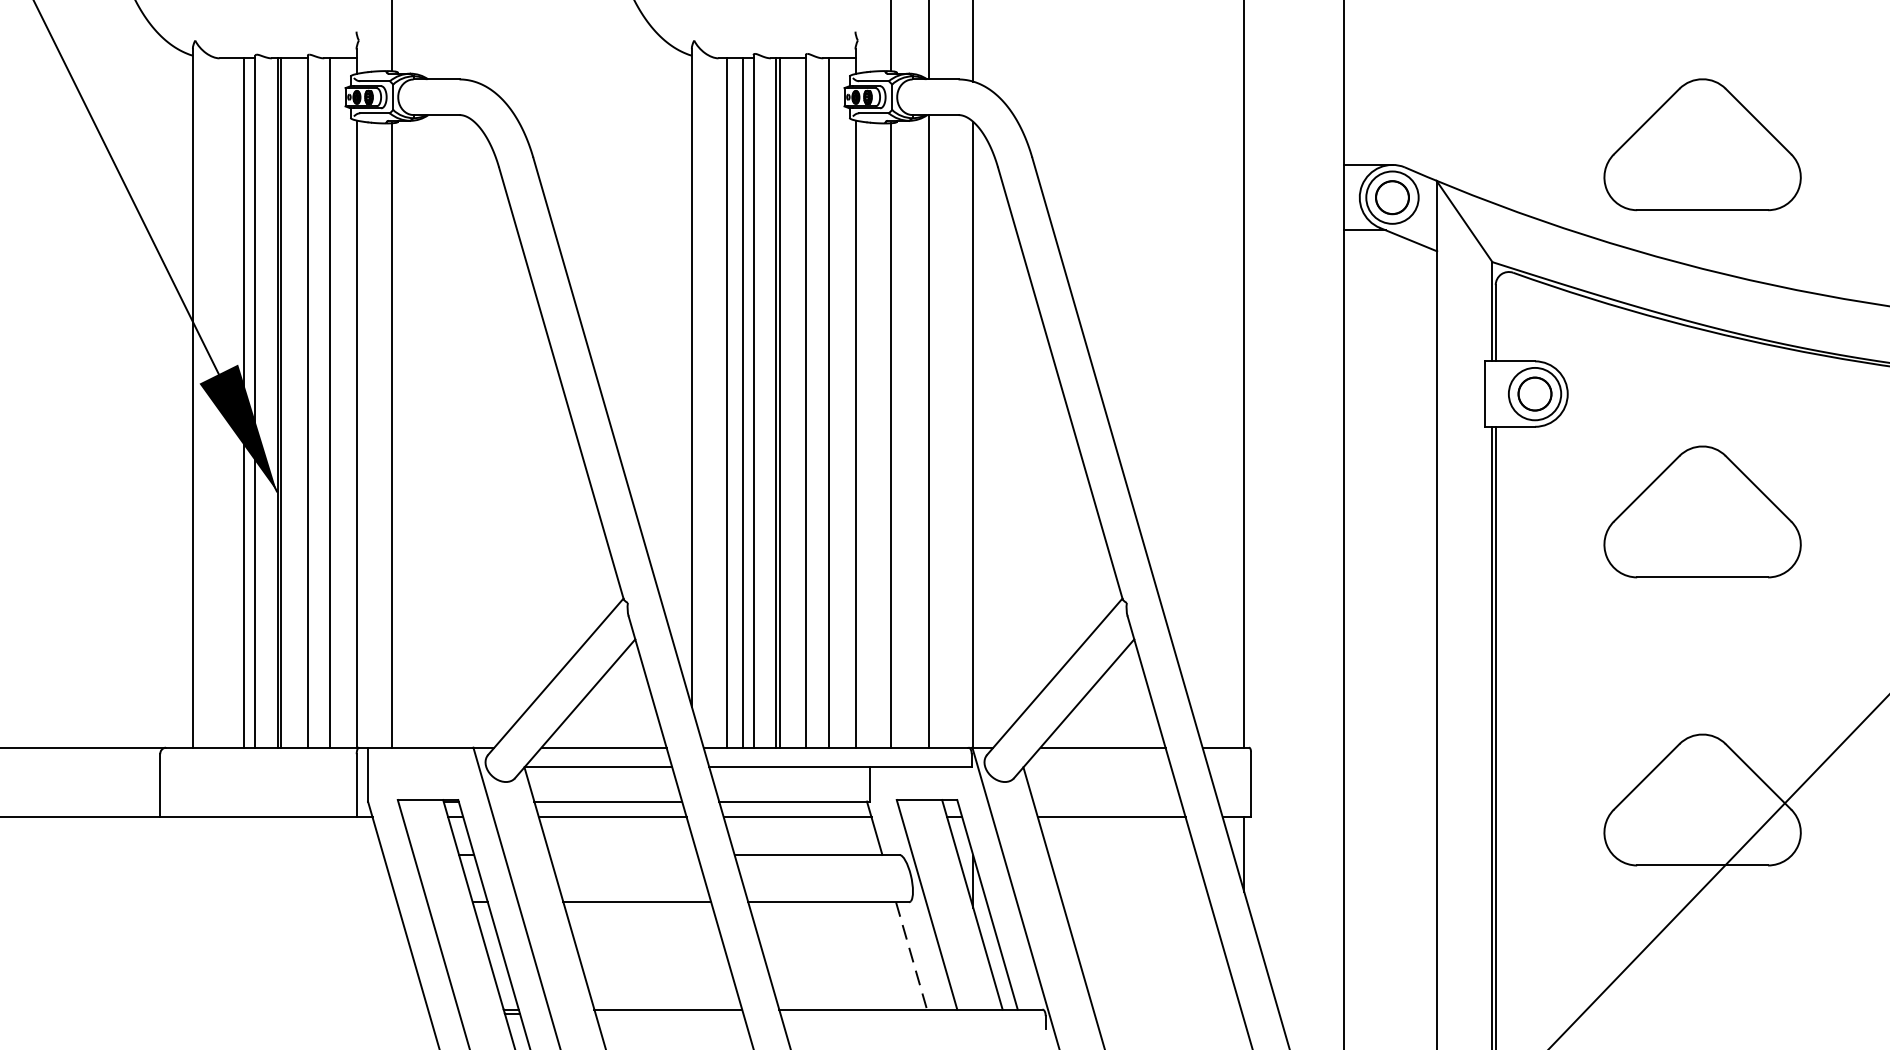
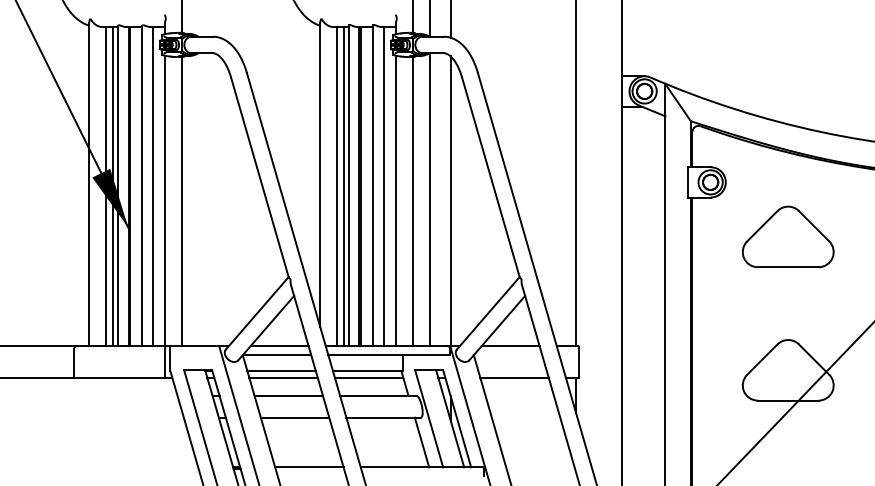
part: (1701, 143) -> (787, 66), removed
line: (227, 402) -> (105, 186), added
line: (623, 854) -> (288, 395), added
line: (912, 955) -> (422, 442), dashed -> solid

